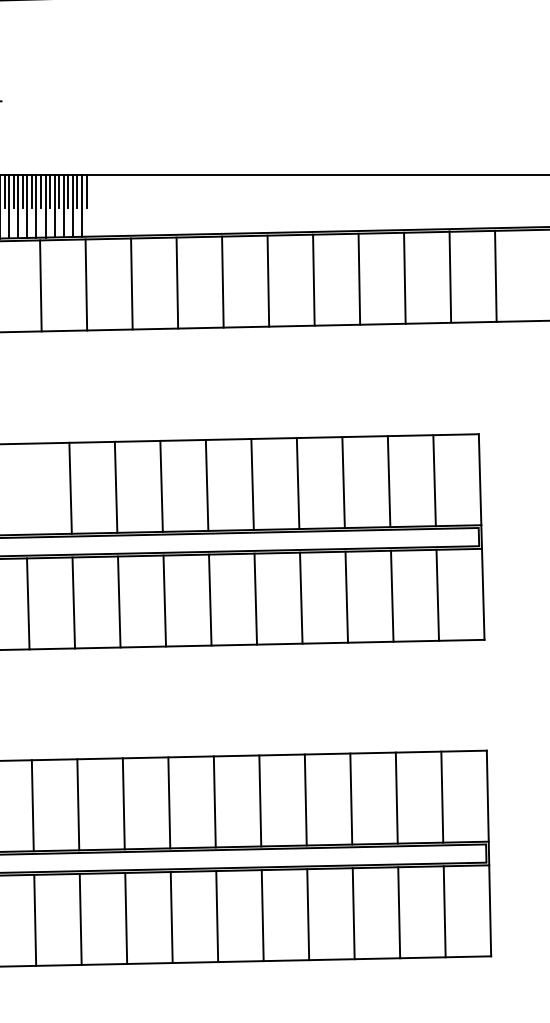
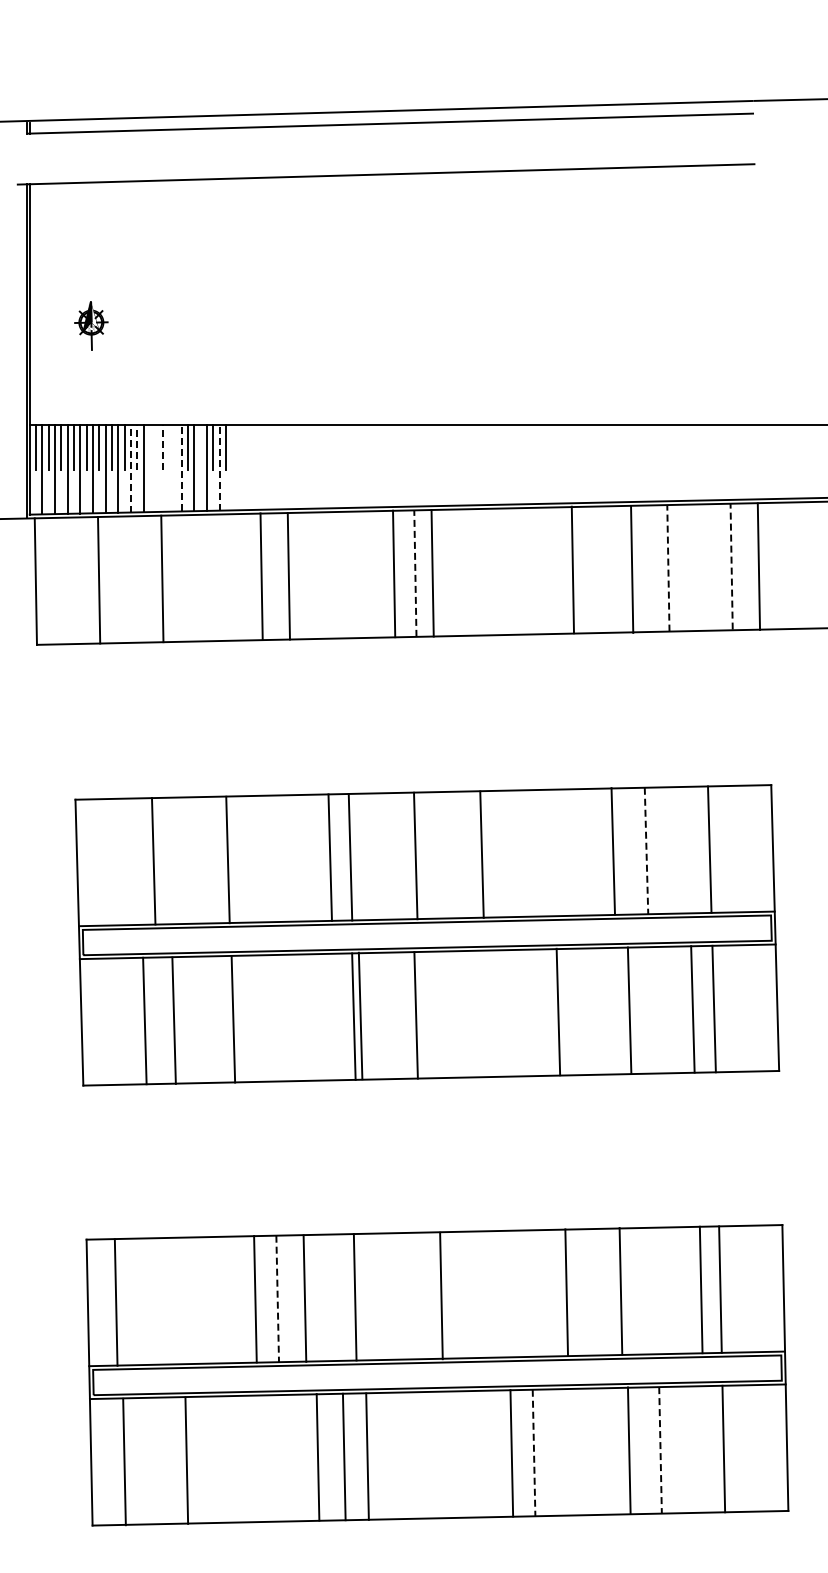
line: (22, 191) -> (137, 447), solid -> dashed
line: (31, 191) -> (149, 447), removed
line: (40, 191) -> (162, 447), solid -> dashed
line: (50, 191) -> (175, 447), removed
line: (68, 191) -> (200, 447), removed
line: (54, 205) -> (181, 467), solid -> dashed
line: (17, 206) -> (130, 468), solid -> dashed
line: (36, 206) -> (156, 468), removed
line: (45, 206) -> (168, 468), removed
line: (81, 206) -> (219, 468), solid -> dashed
line: (450, 276) -> (731, 565), solid -> dashed
line: (495, 276) -> (758, 566), moved
line: (404, 277) -> (668, 567), solid -> dashed
line: (313, 279) -> (572, 569), moved
line: (359, 279) -> (632, 569), moved
line: (268, 281) -> (432, 573), moved
line: (177, 282) -> (394, 573), moved
line: (222, 282) -> (415, 573), solid -> dashed
line: (86, 284) -> (261, 576), moved
line: (389, 481) -> (646, 851), solid -> dashed
line: (343, 482) -> (612, 851), moved
line: (297, 483) -> (481, 854), moved
line: (252, 484) -> (415, 855), moved
line: (207, 485) -> (350, 857), moved
line: (115, 487) -> (227, 859), moved
line: (70, 488) -> (153, 861), moved
line: (391, 596) -> (692, 1009), moved
line: (301, 597) -> (558, 1011), moved
line: (346, 597) -> (629, 1010), moved
line: (209, 599) -> (353, 1016), moved
line: (255, 599) -> (415, 1015), moved
line: (164, 600) -> (360, 1015), moved
line: (73, 602) -> (173, 1020), moved
line: (119, 602) -> (233, 1019), moved
line: (396, 797) -> (700, 1289), moved
line: (305, 799) -> (566, 1292), moved
line: (350, 799) -> (620, 1291), moved
line: (260, 800) -> (441, 1295), moved
line: (168, 802) -> (304, 1298), moved
line: (214, 802) -> (354, 1297), moved
line: (78, 804) -> (255, 1299), moved
line: (123, 804) -> (277, 1299), solid -> dashed
line: (32, 805) -> (115, 1302), moved
line: (399, 912) -> (660, 1450), solid -> dashed
line: (353, 913) -> (628, 1450), moved
line: (262, 915) -> (511, 1453), moved
line: (308, 915) -> (534, 1453), solid -> dashed
line: (217, 916) -> (367, 1456), moved
line: (125, 918) -> (317, 1457), moved
line: (80, 919) -> (186, 1460), moved
line: (35, 920) -> (124, 1461), moved

